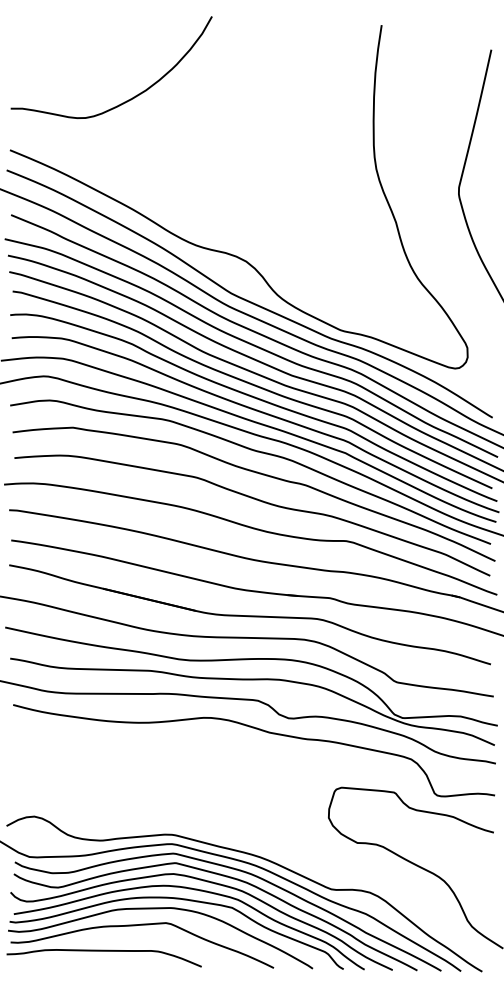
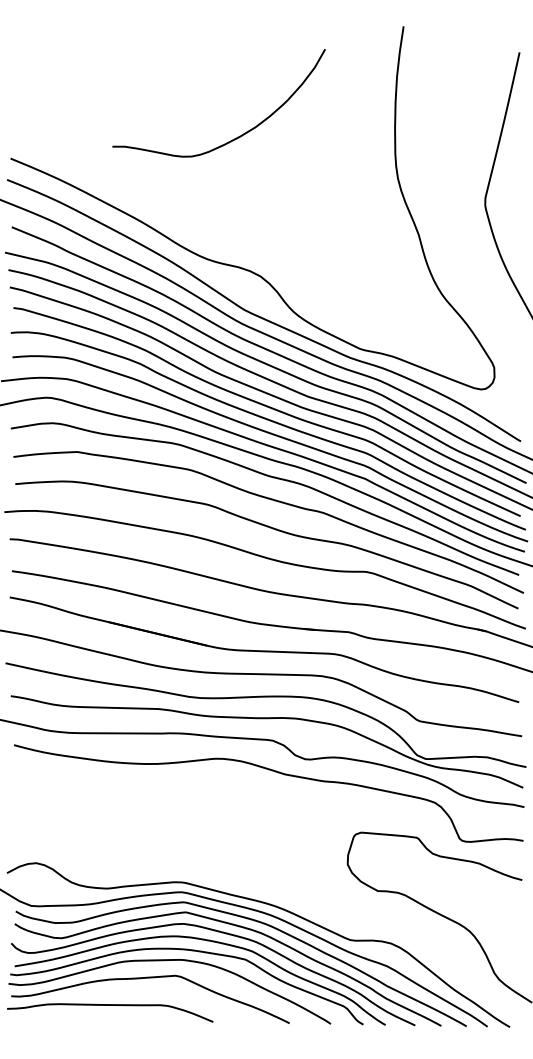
curve: (128, 99) -> (236, 137), moved

